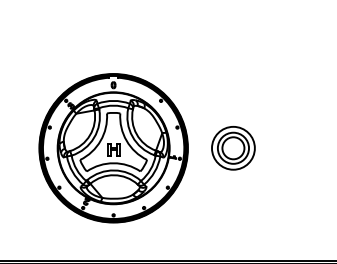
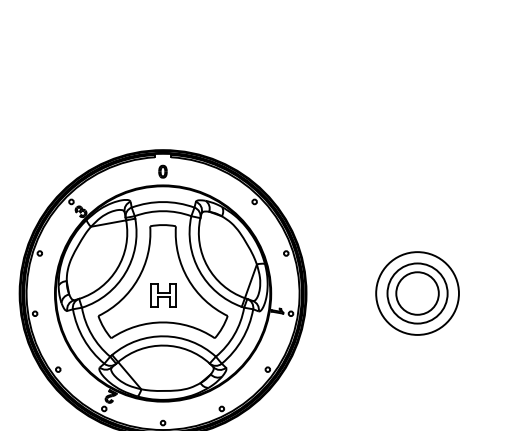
part: (233, 148) -> (417, 293), moved

